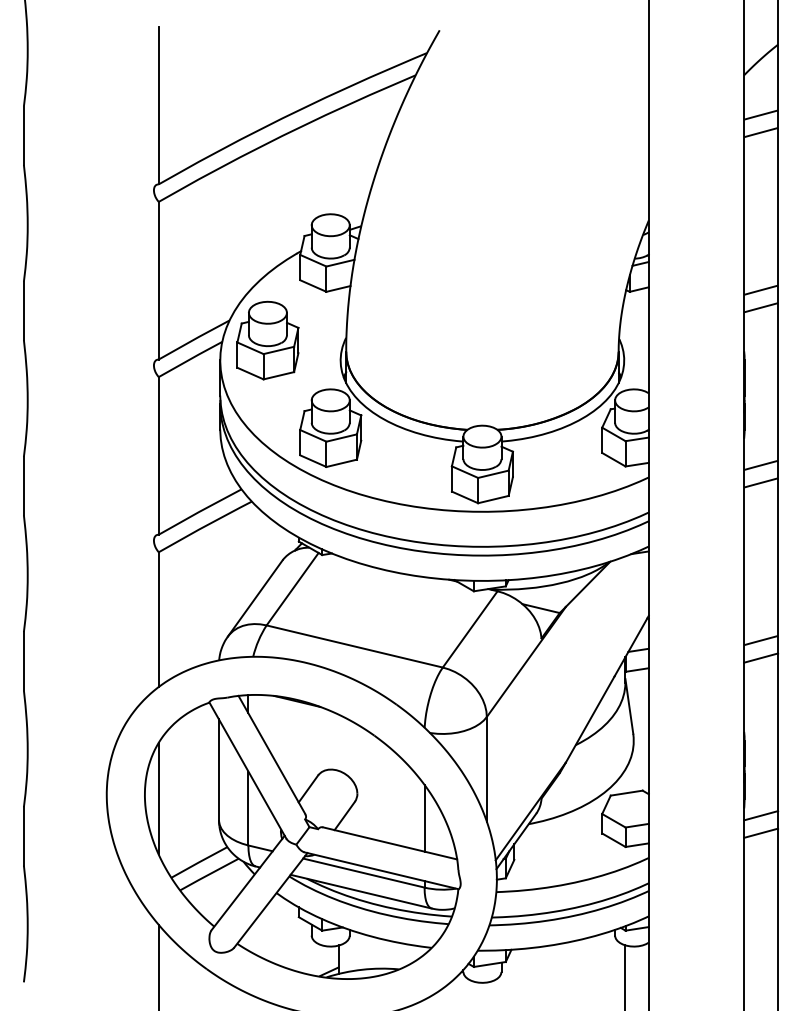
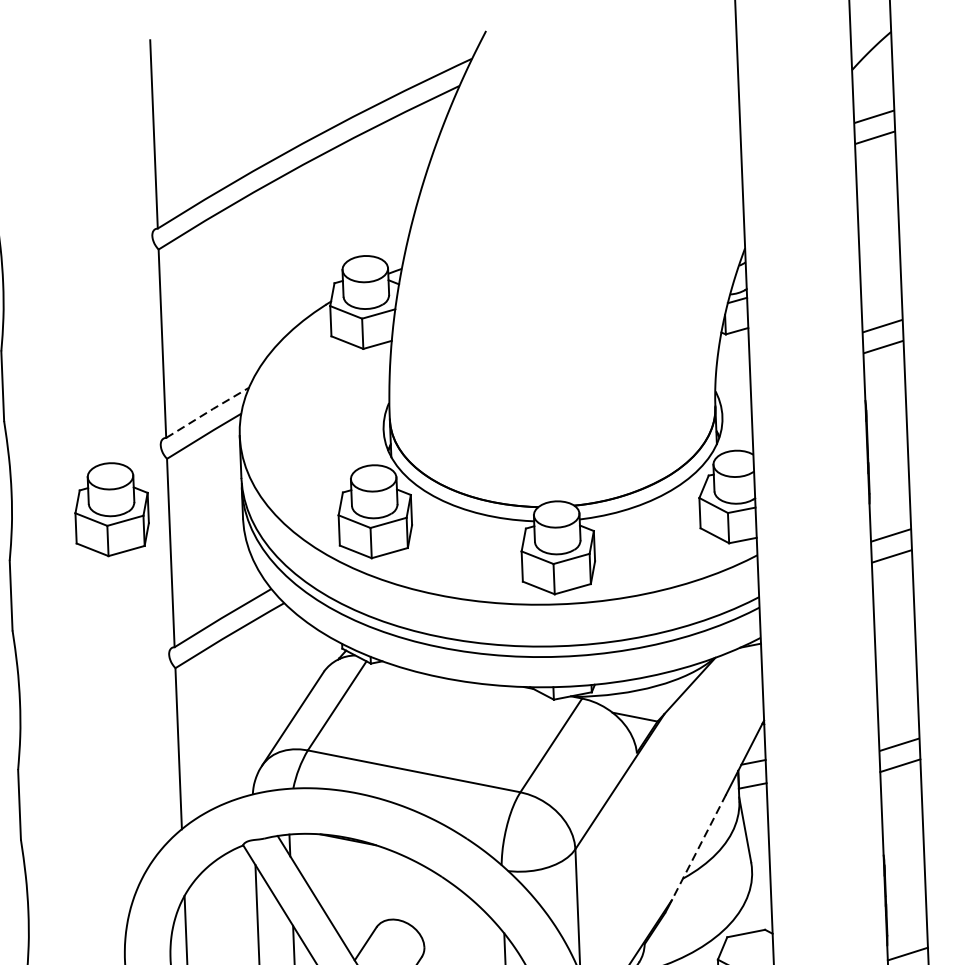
line: (194, 339) -> (207, 412), solid -> dashed
part: (267, 340) -> (111, 509), moved
line: (590, 719) -> (699, 847), solid -> dashed

